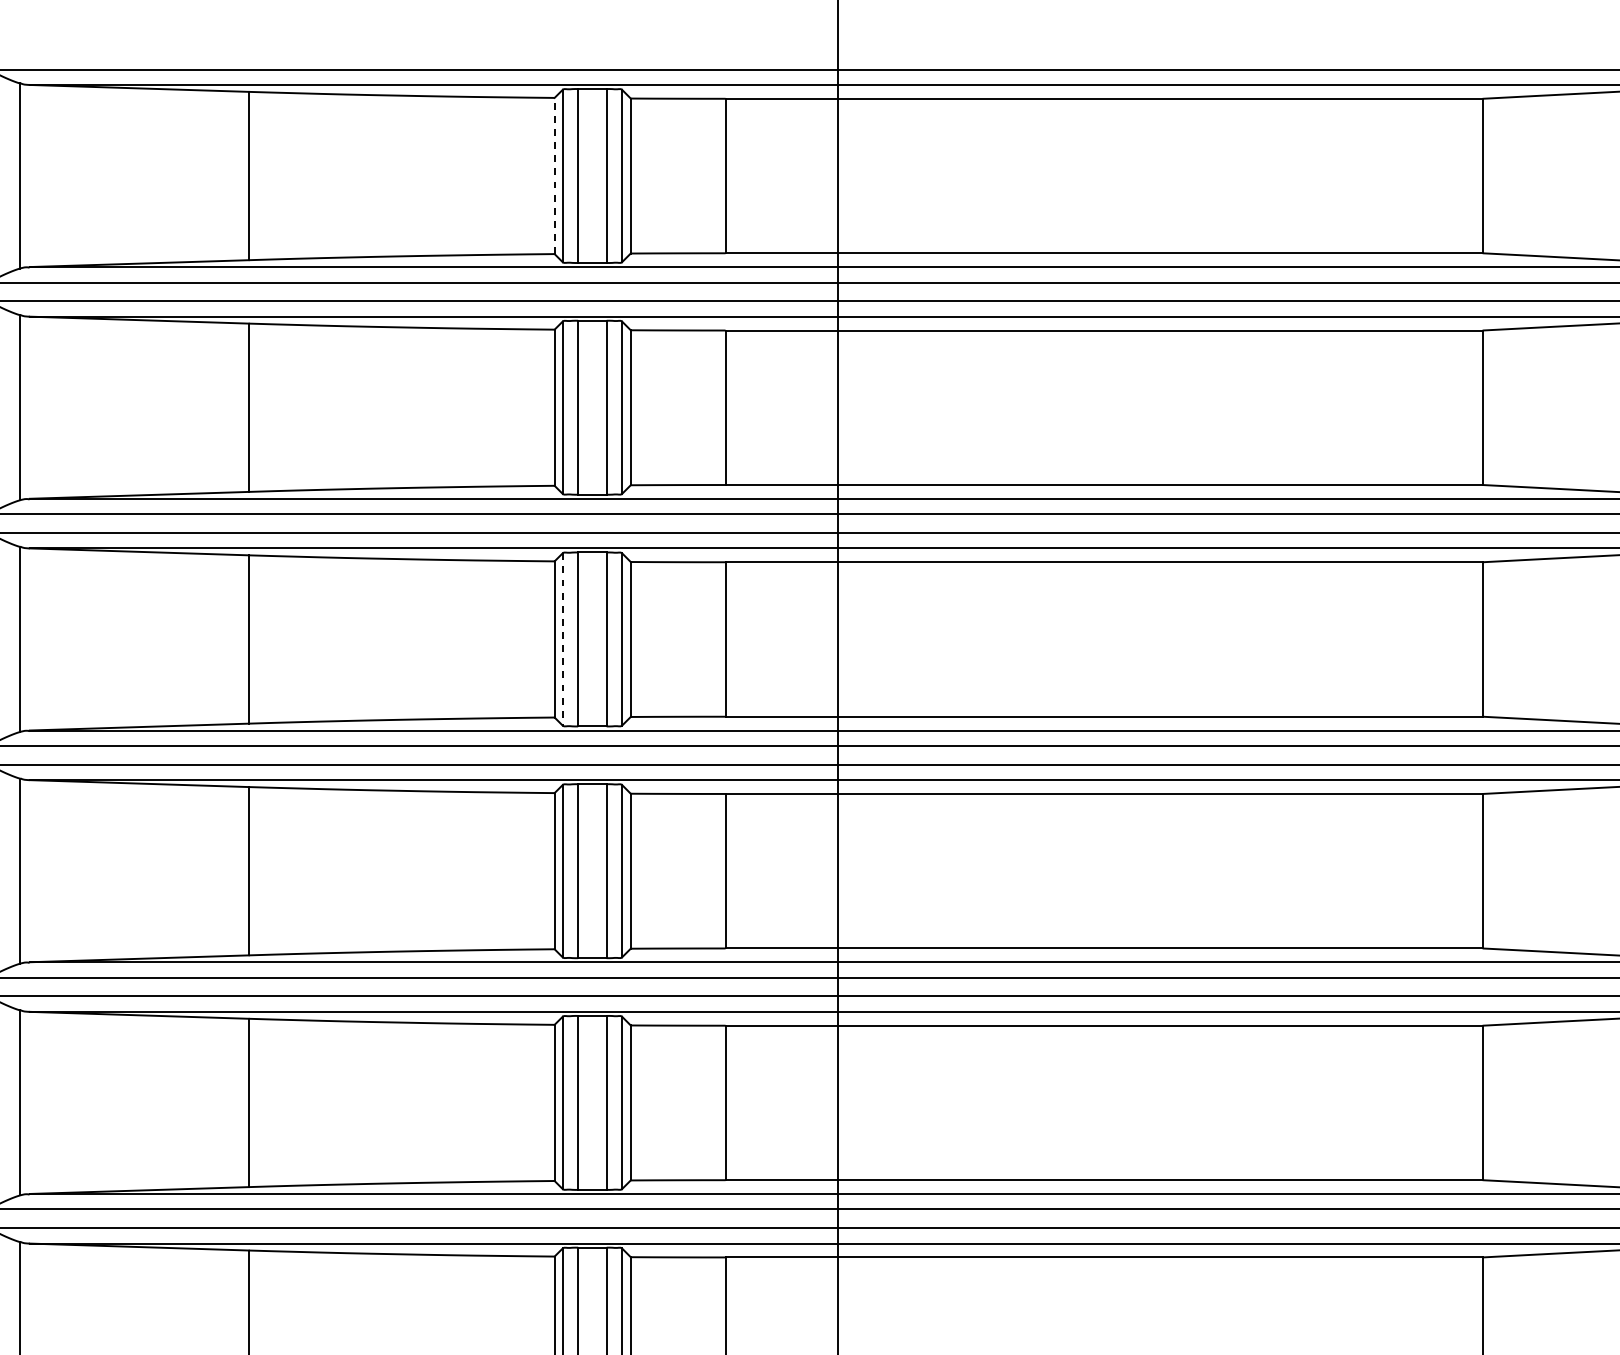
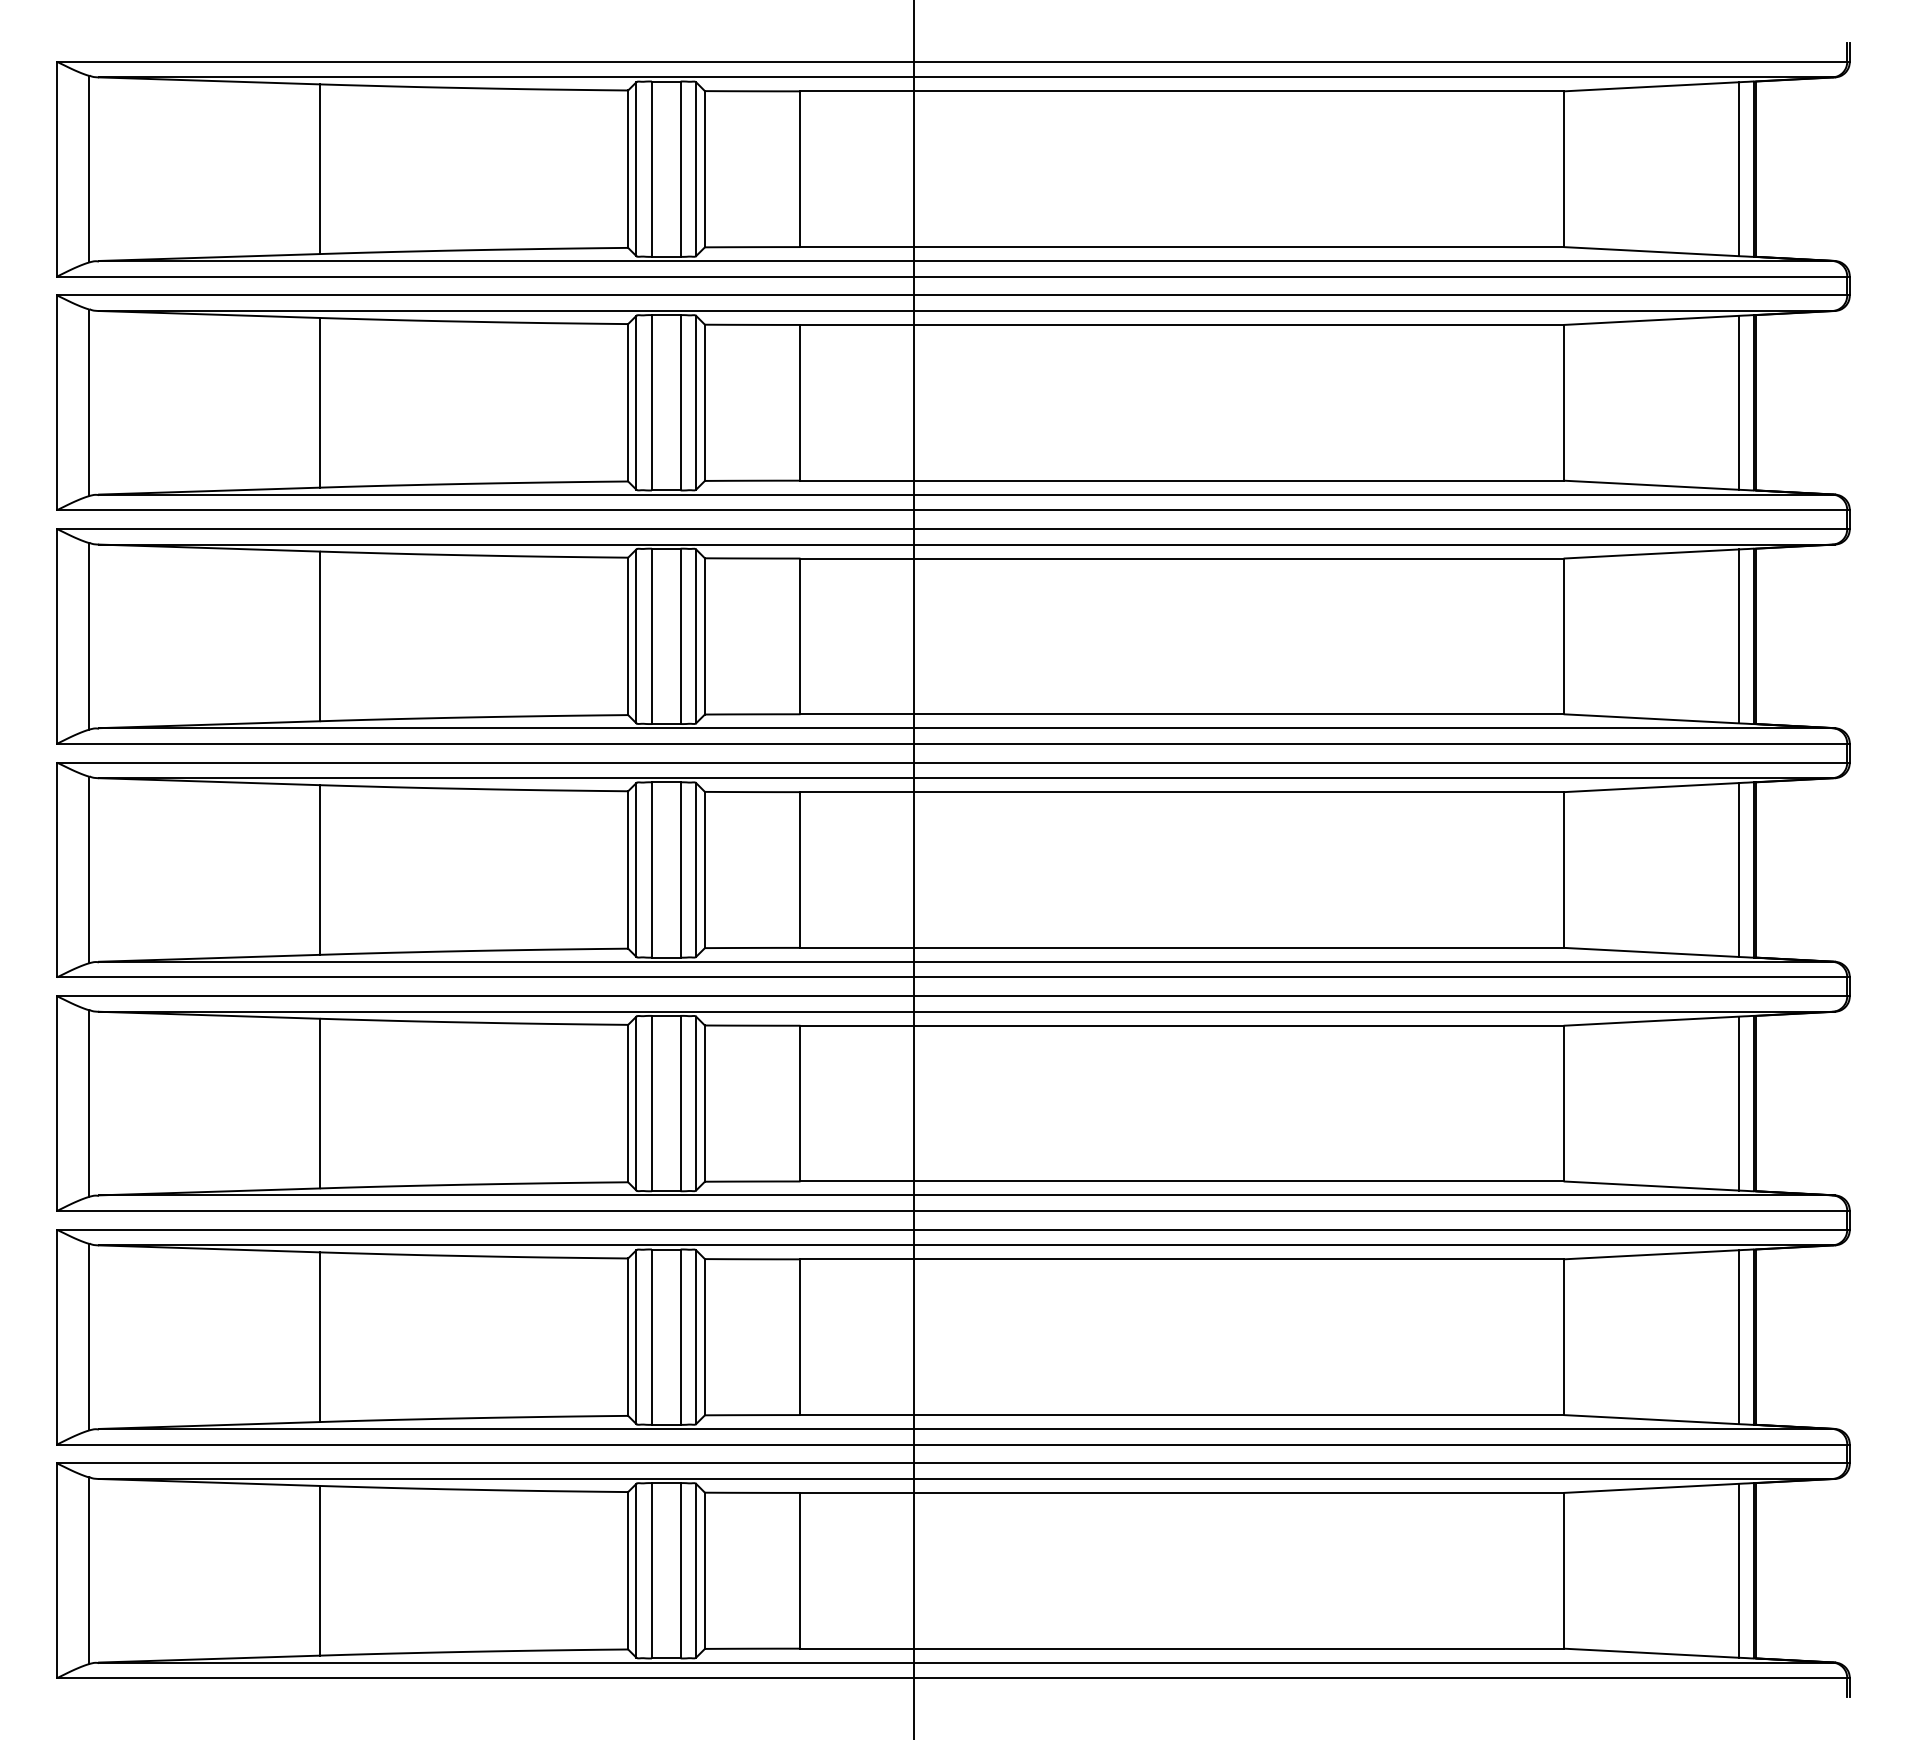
line: (554, 176) -> (628, 169), dashed -> solid
line: (562, 639) -> (636, 636), dashed -> solid

